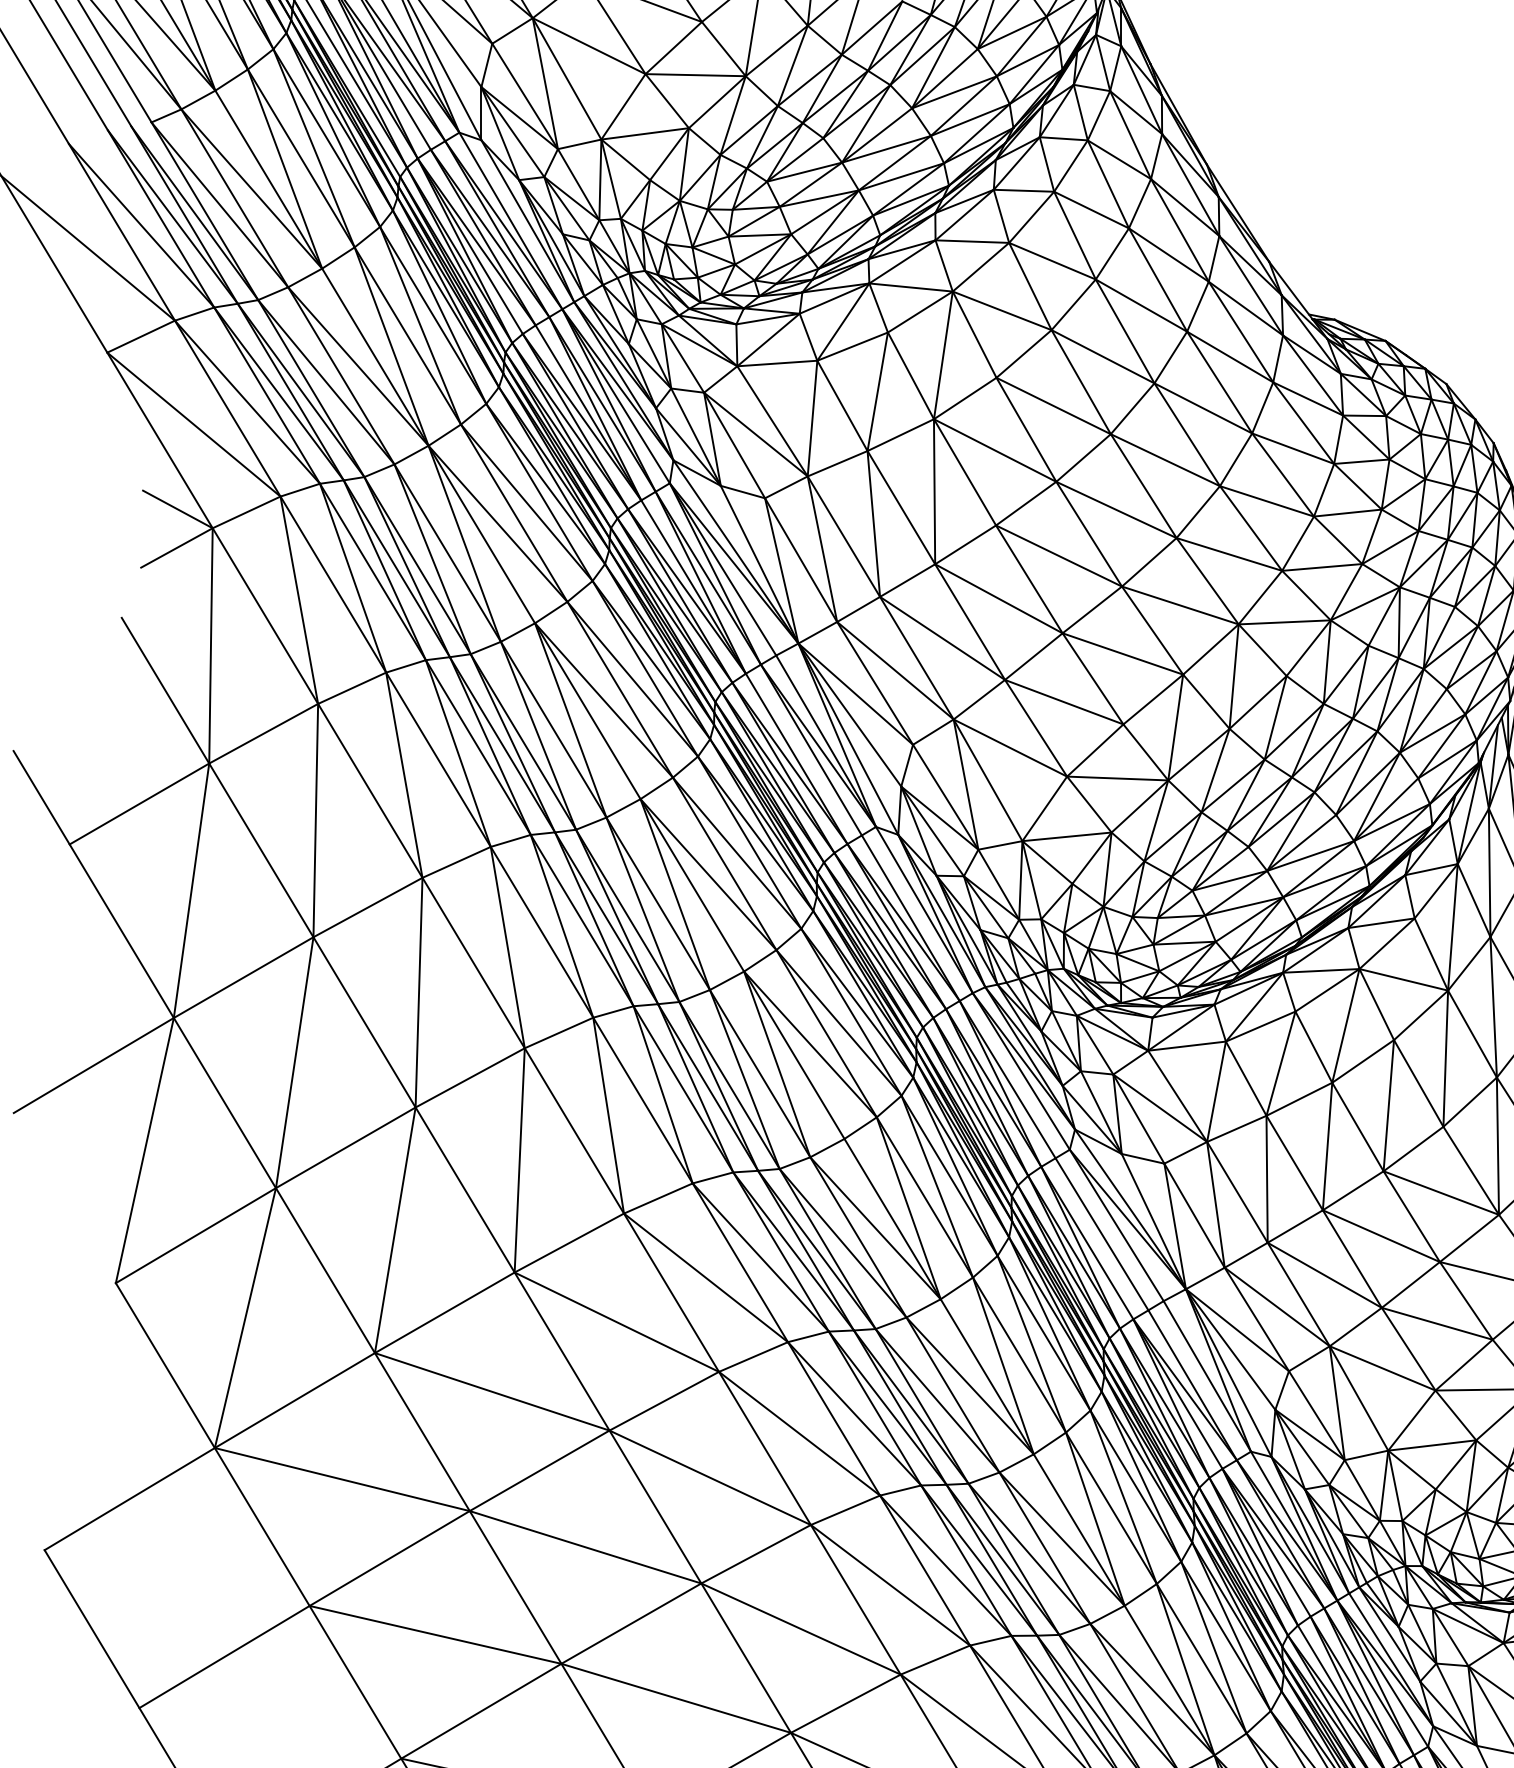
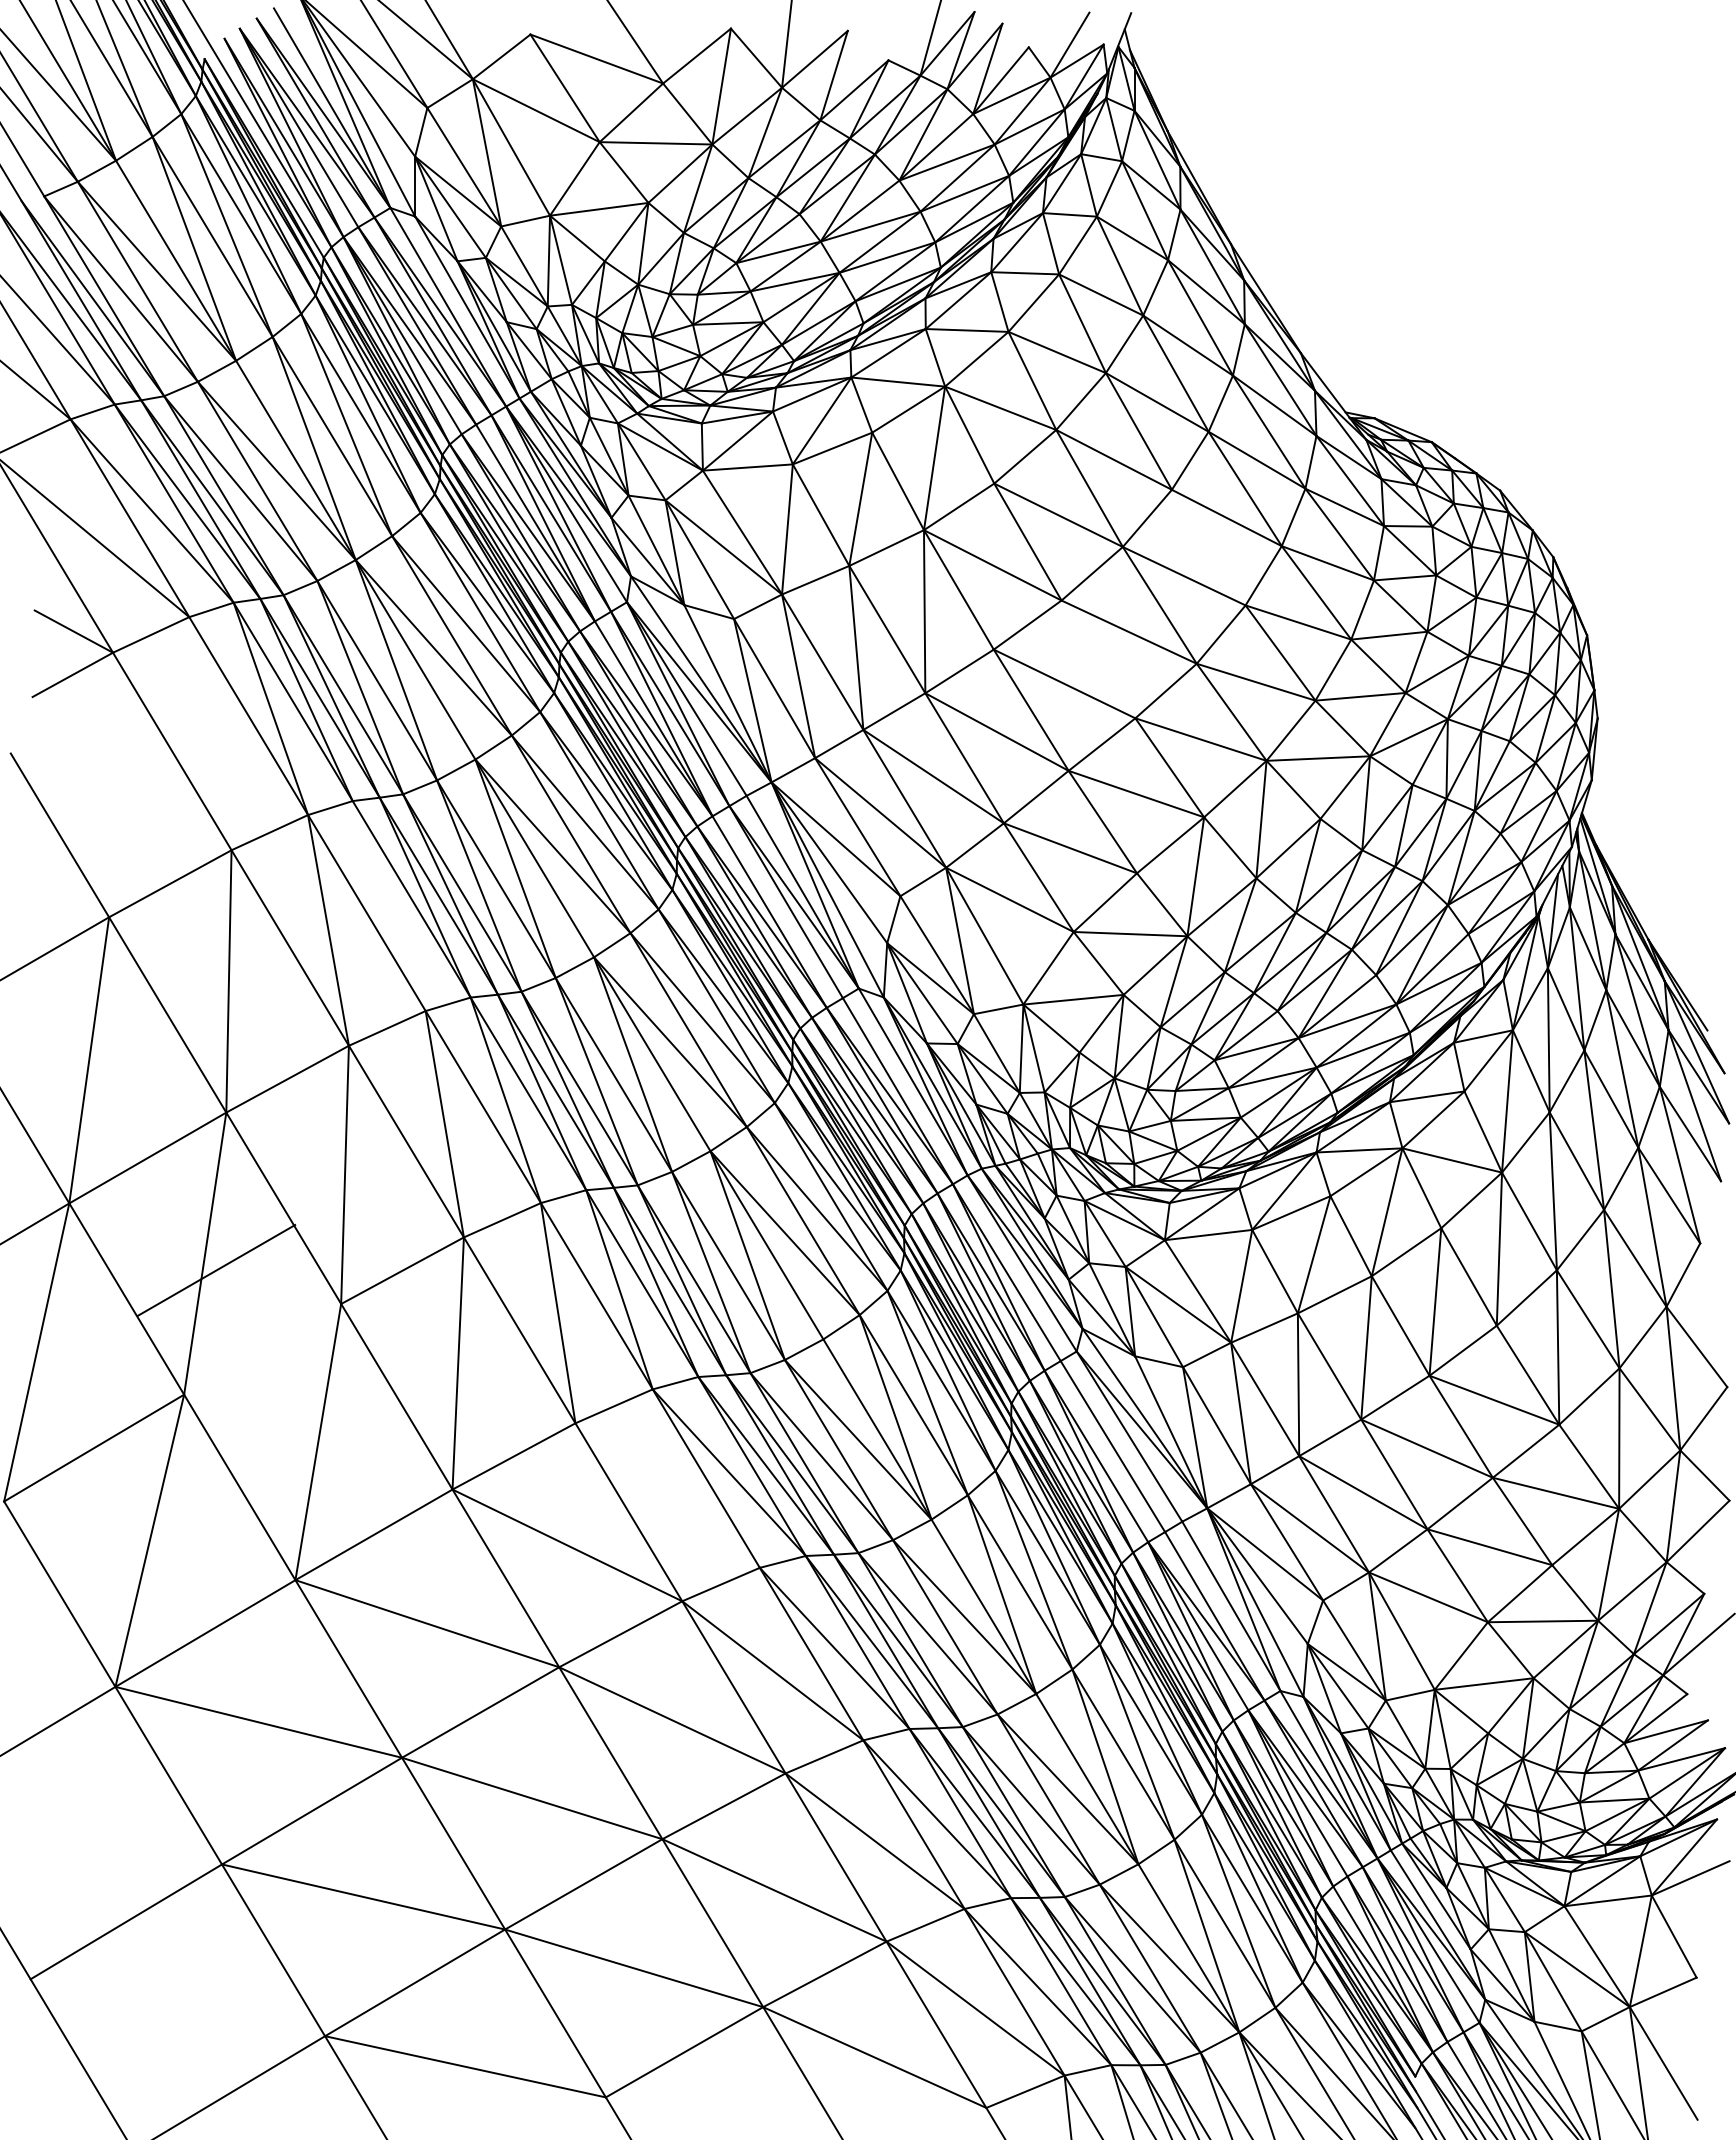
line: (1187, 434) -> (1208, 547), removed
line: (1089, 534) -> (1098, 659), removed
line: (299, 600) -> (210, 733), removed
line: (211, 645) -> (111, 784), removed
line: (457, 753) -> (388, 906), removed
line: (345, 1147) -> (216, 1270), moved
line: (705, 1277) -> (667, 1495), removed

